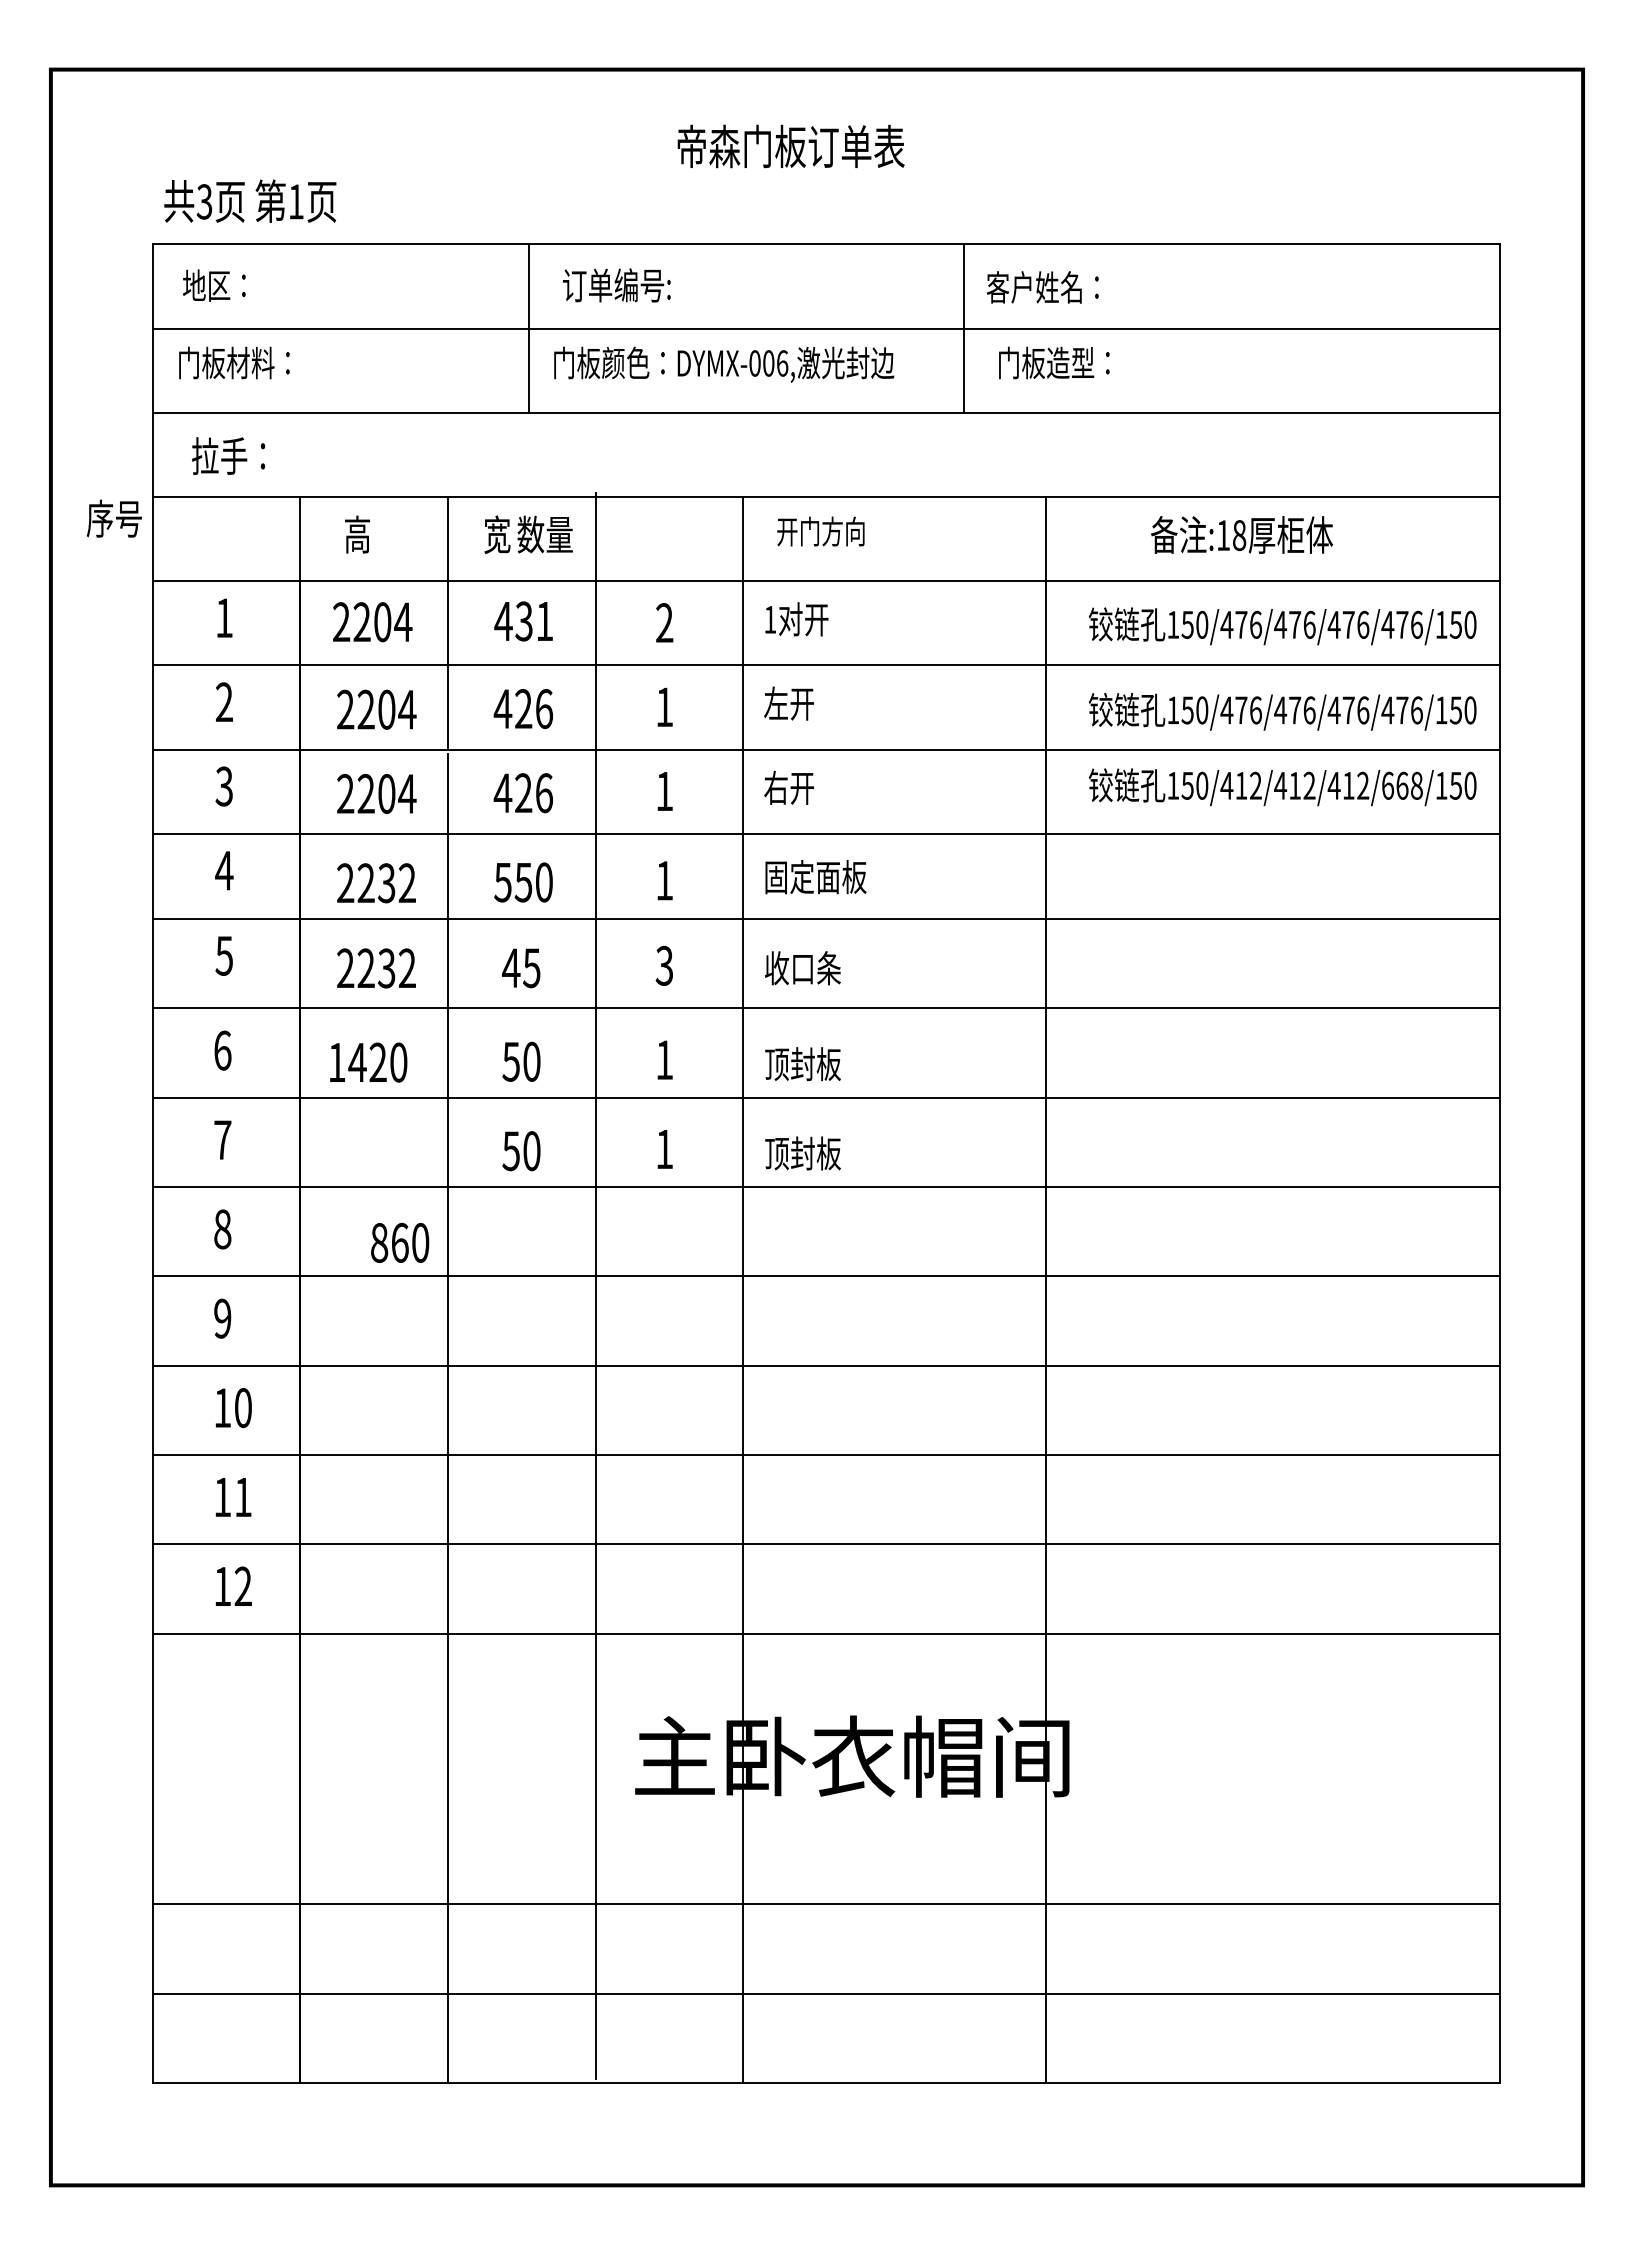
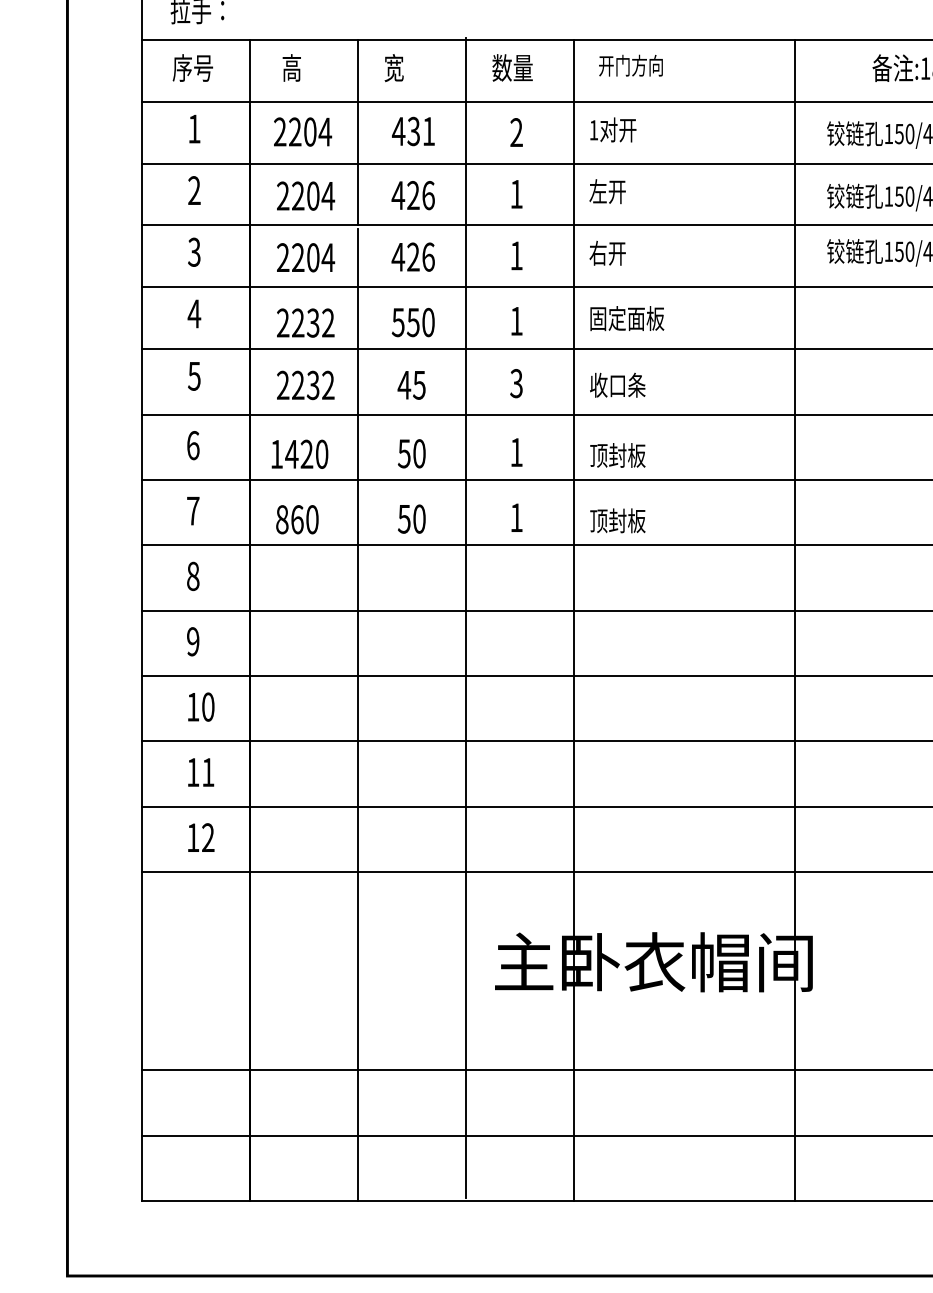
text: (113, 518) -> (192, 67), moved
text: (544, 534) -> (512, 67), moved
text: (400, 1242) -> (297, 519), moved

